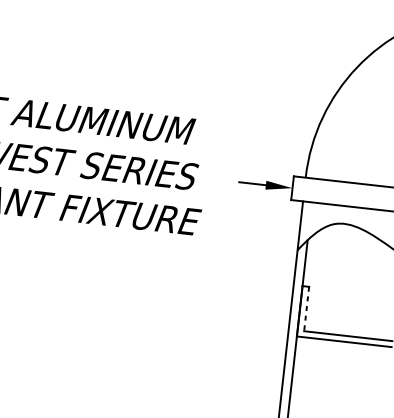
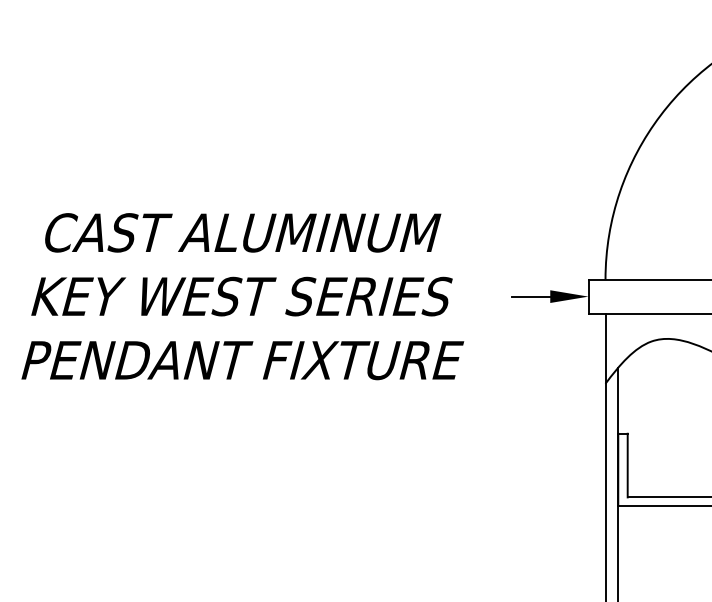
line: (306, 308) -> (627, 465), dashed -> solid

